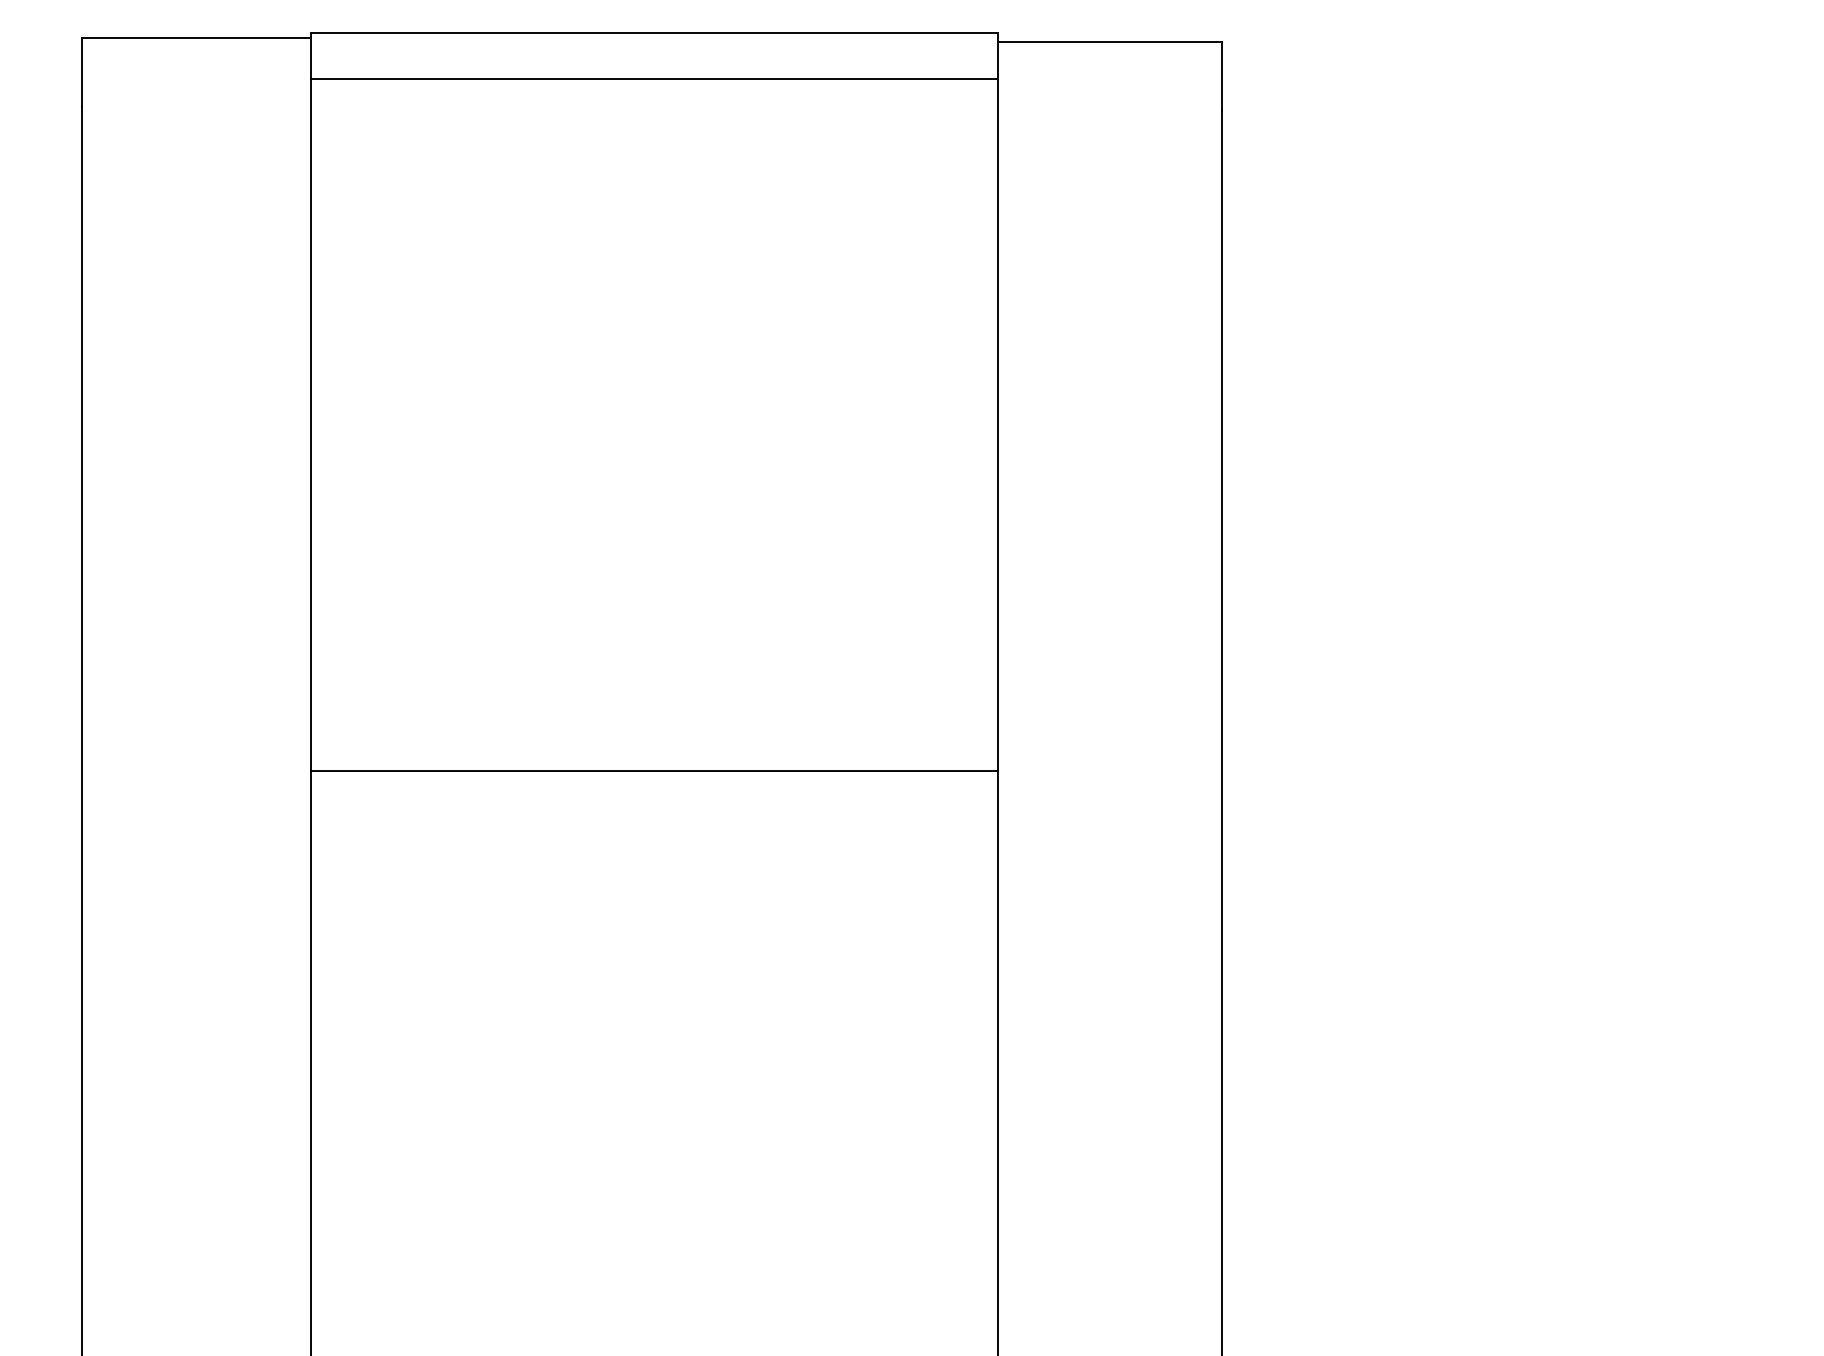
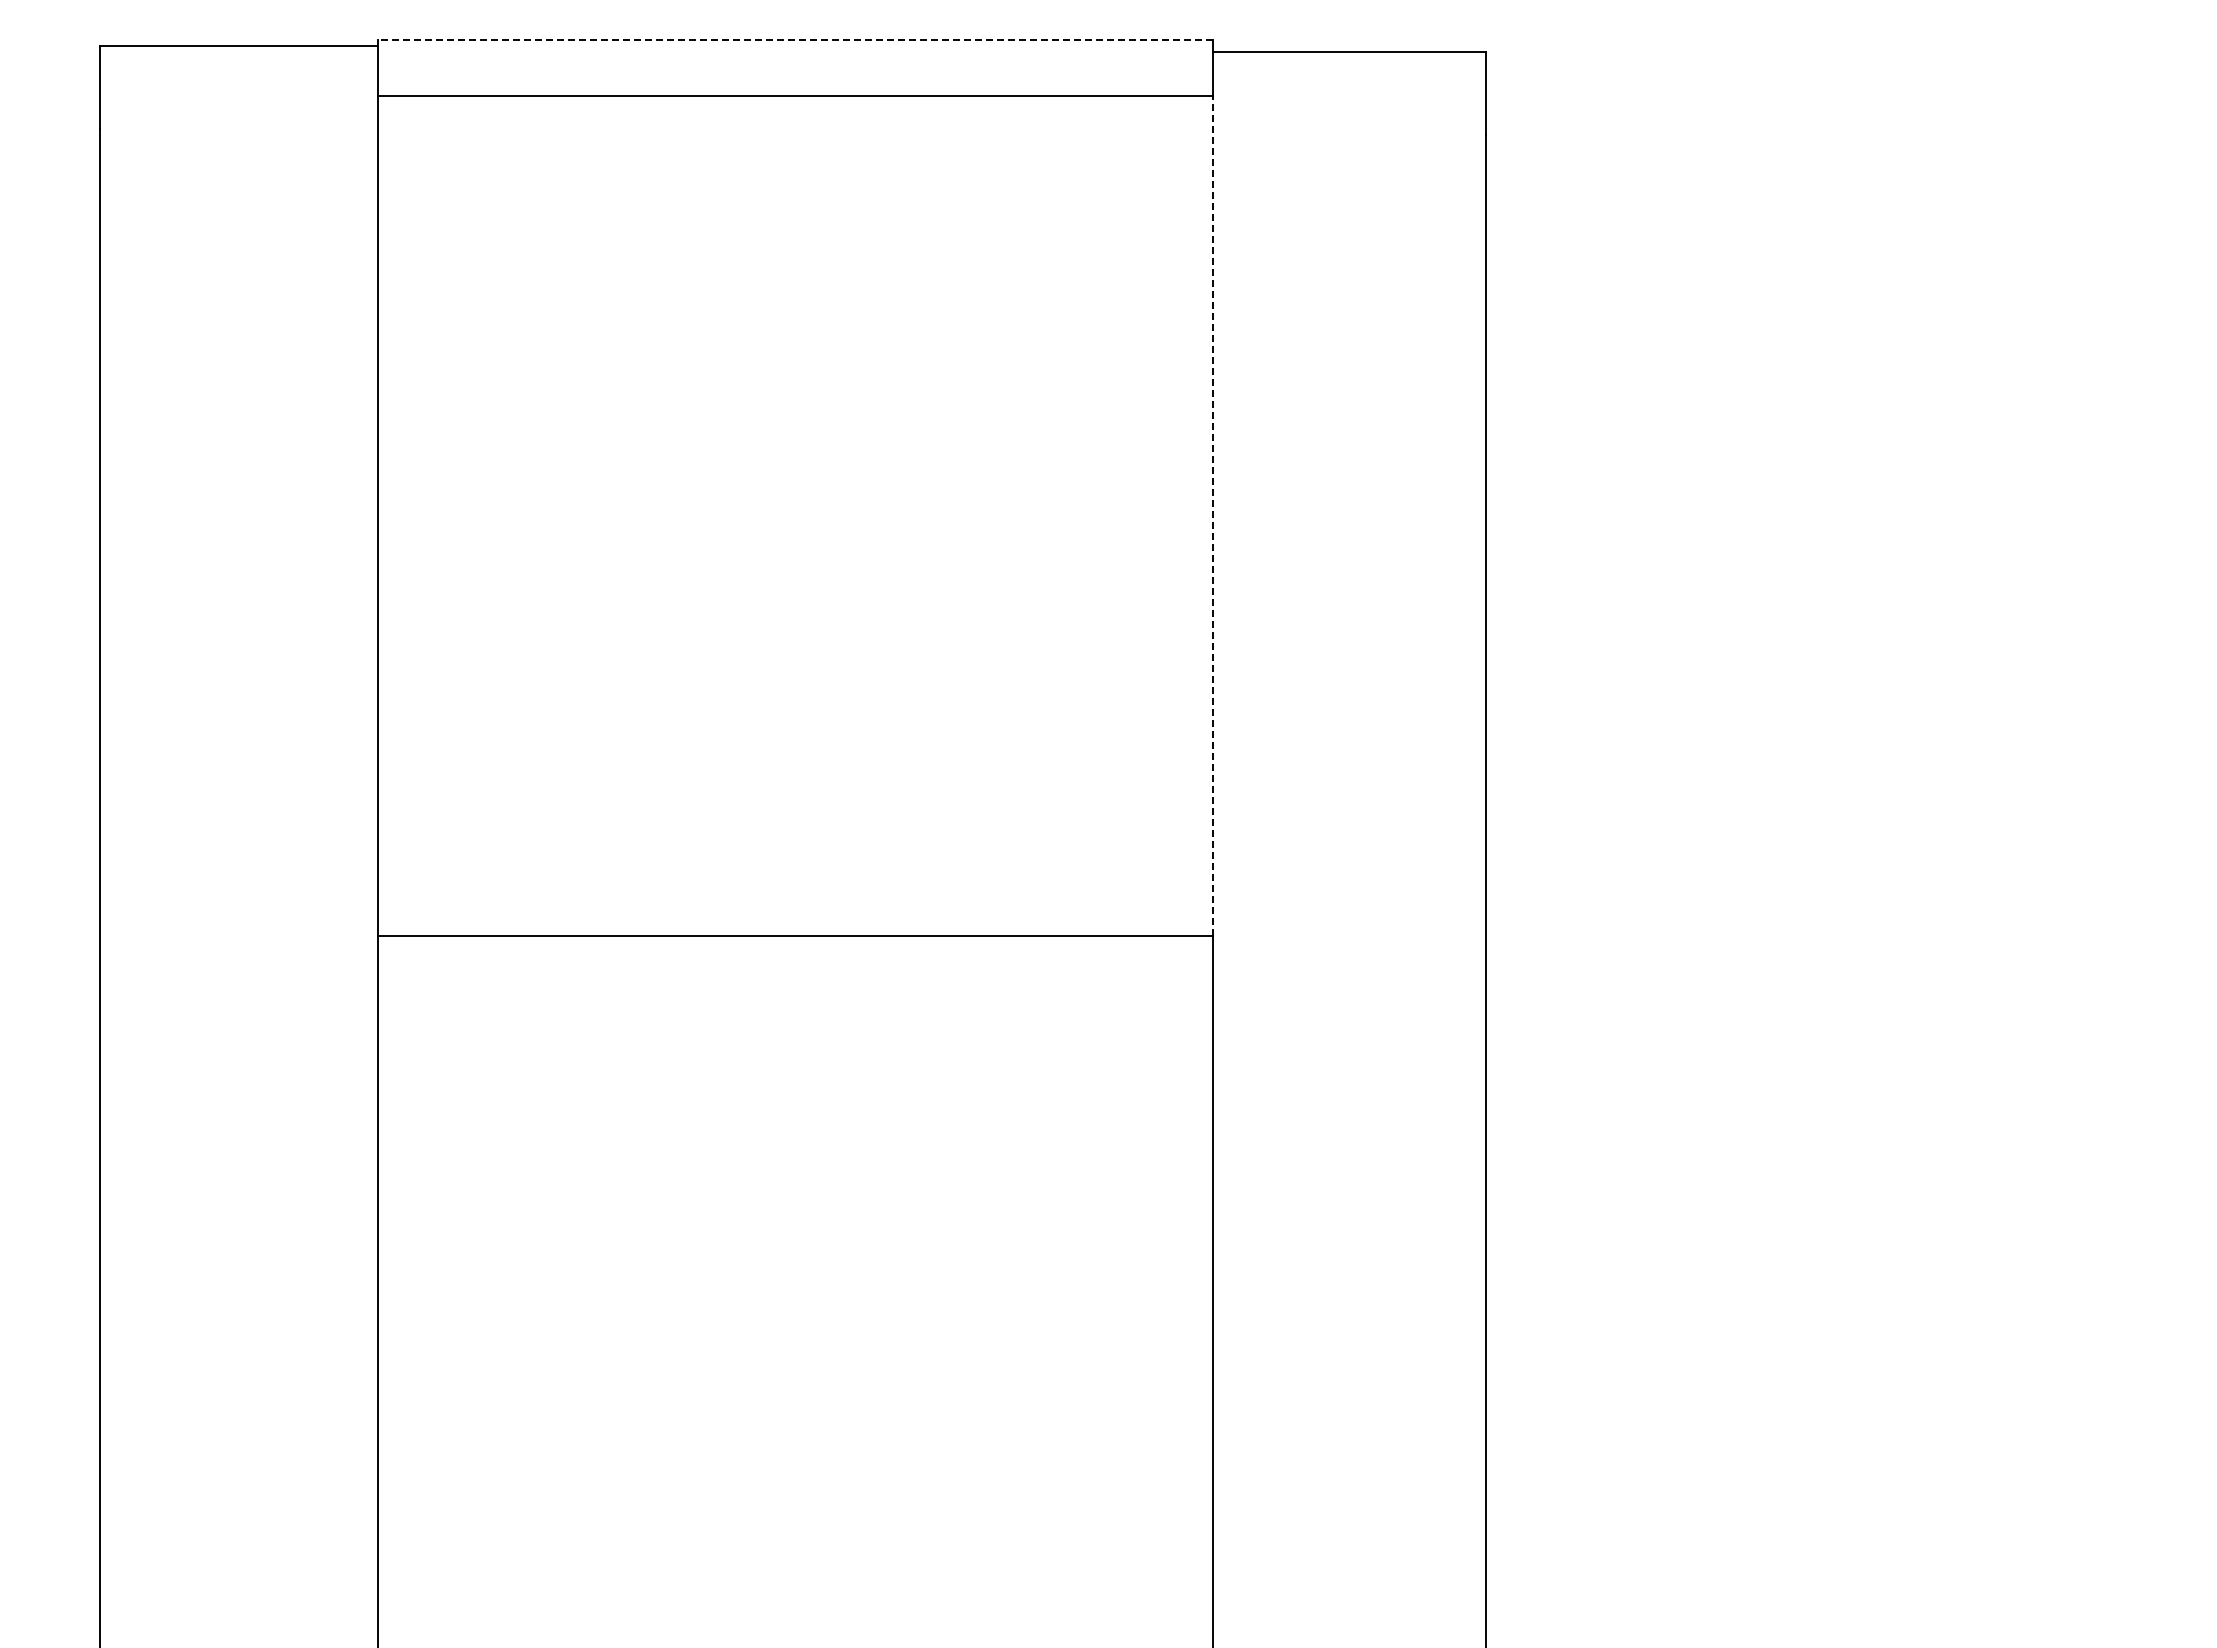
line: (654, 33) -> (795, 40), solid -> dashed
line: (998, 424) -> (1213, 515), solid -> dashed

